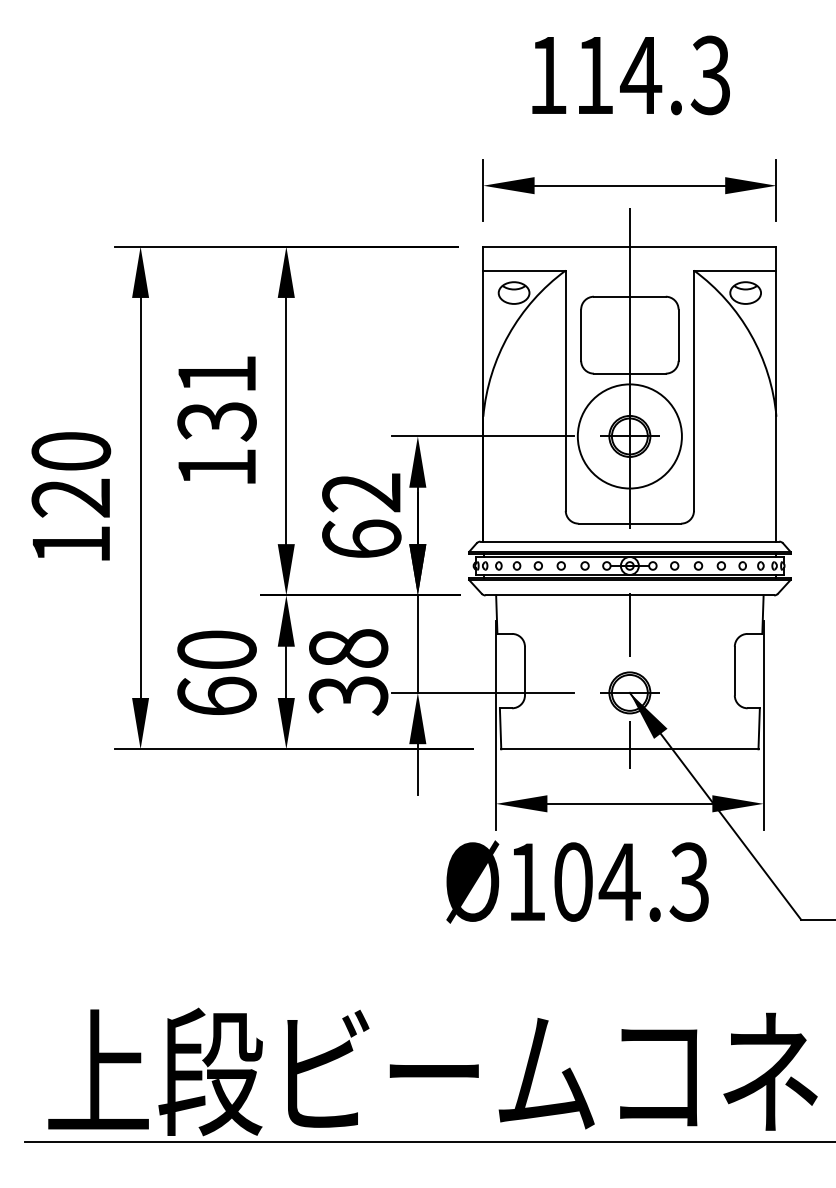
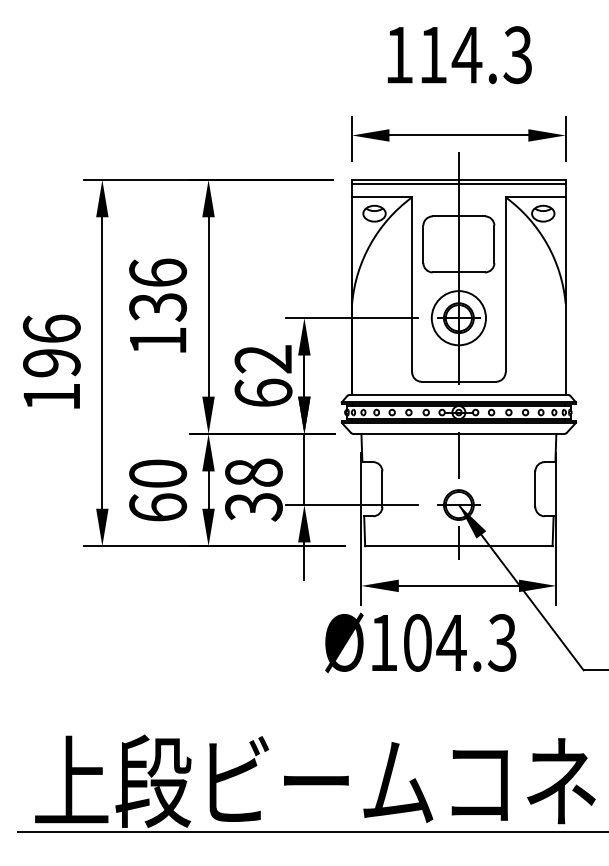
line: (629, 251) -> (458, 183), added
text: (216, 373) -> (157, 272), 131 -> 136
circle: (629, 436) -> (458, 318), size x0.71
text: (71, 474) -> (52, 345), 120 -> 196

